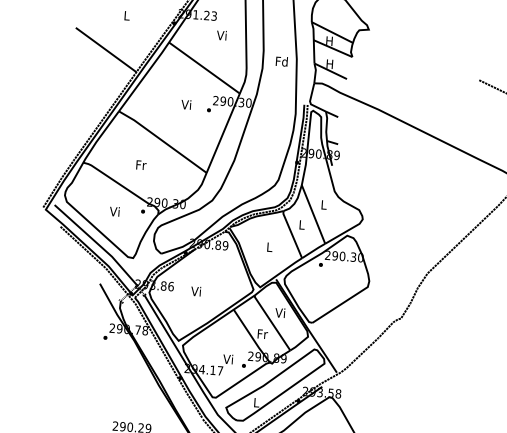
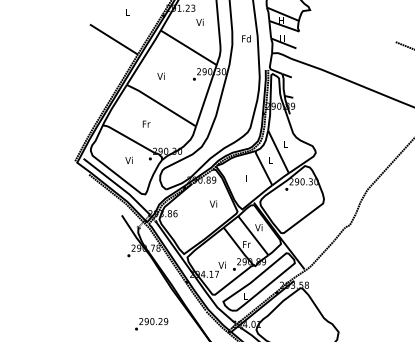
text: (185, 103) -> (160, 75), moved
text: (196, 290) -> (213, 203), moved

